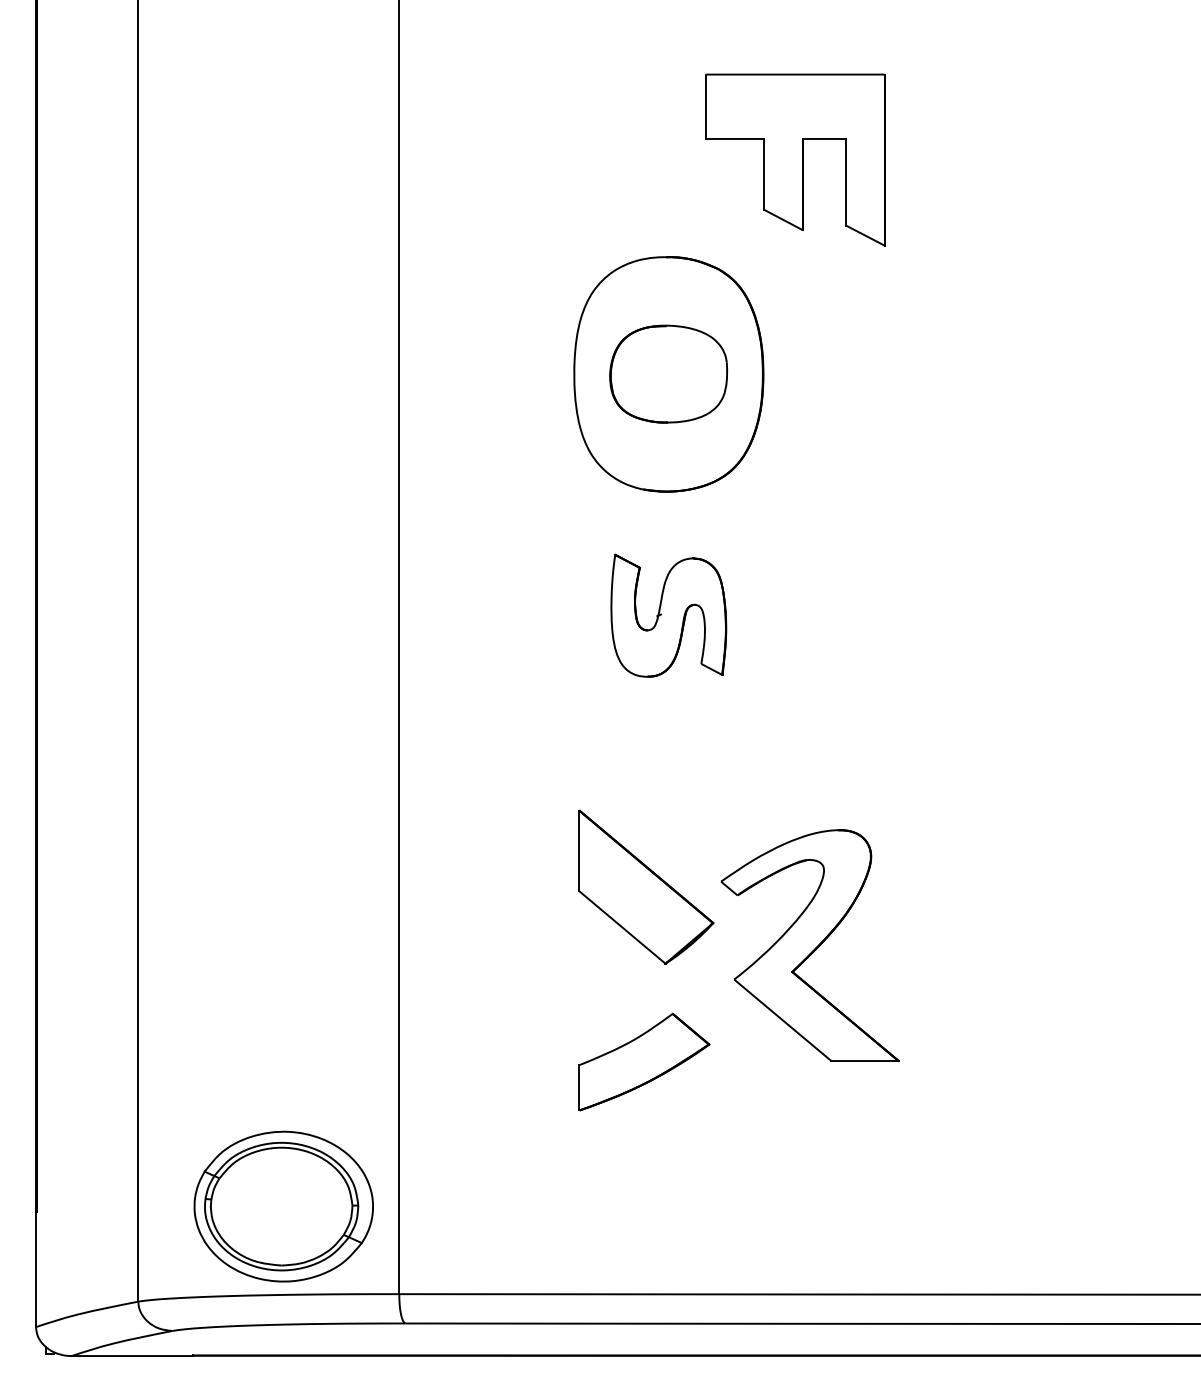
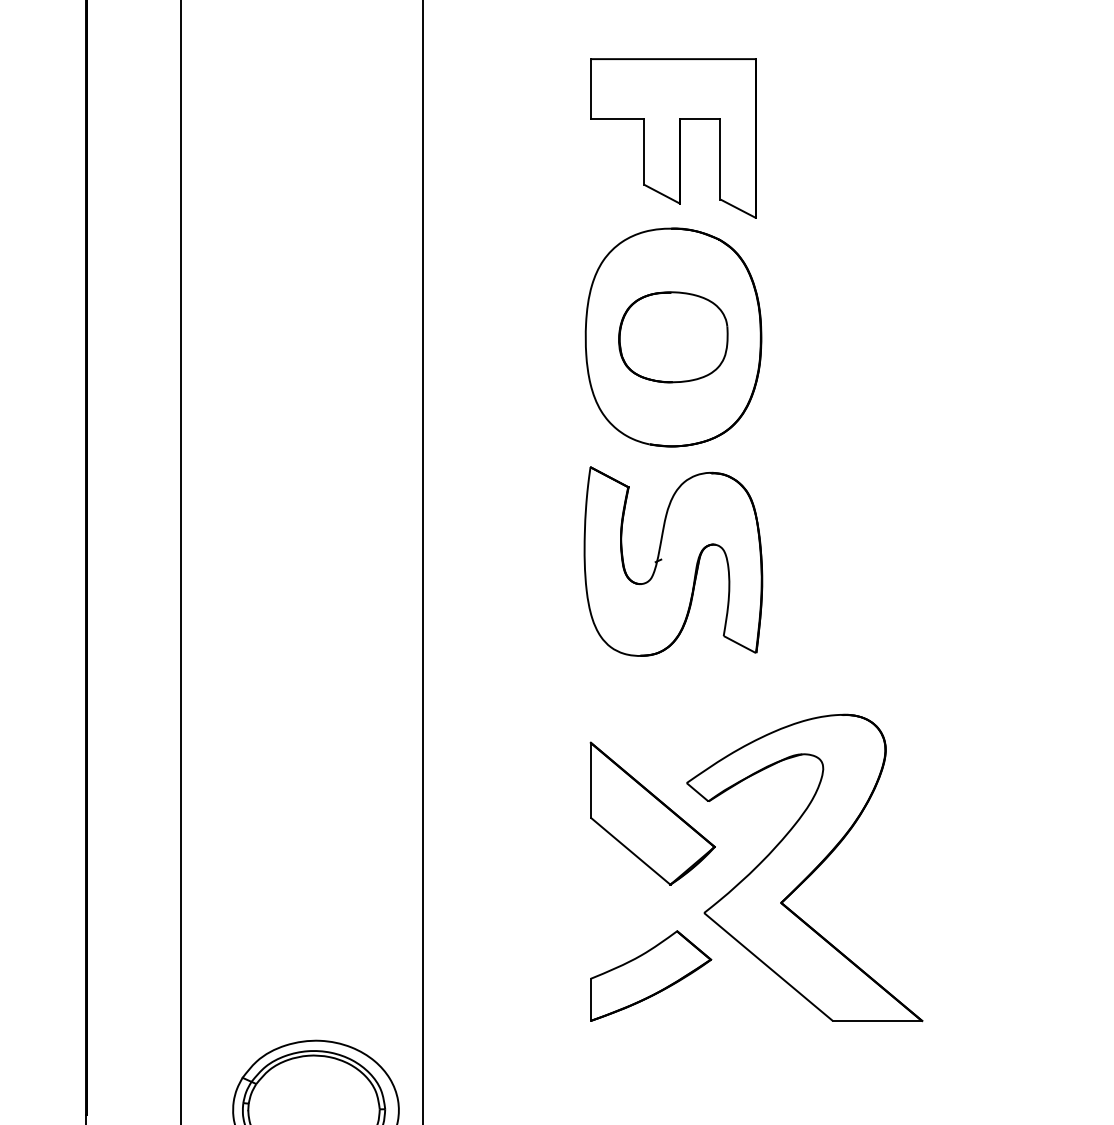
part: (795, 159) -> (673, 137), moved
part: (668, 615) -> (673, 561), size x1.67
part: (809, 945) -> (804, 867), size x1.43

